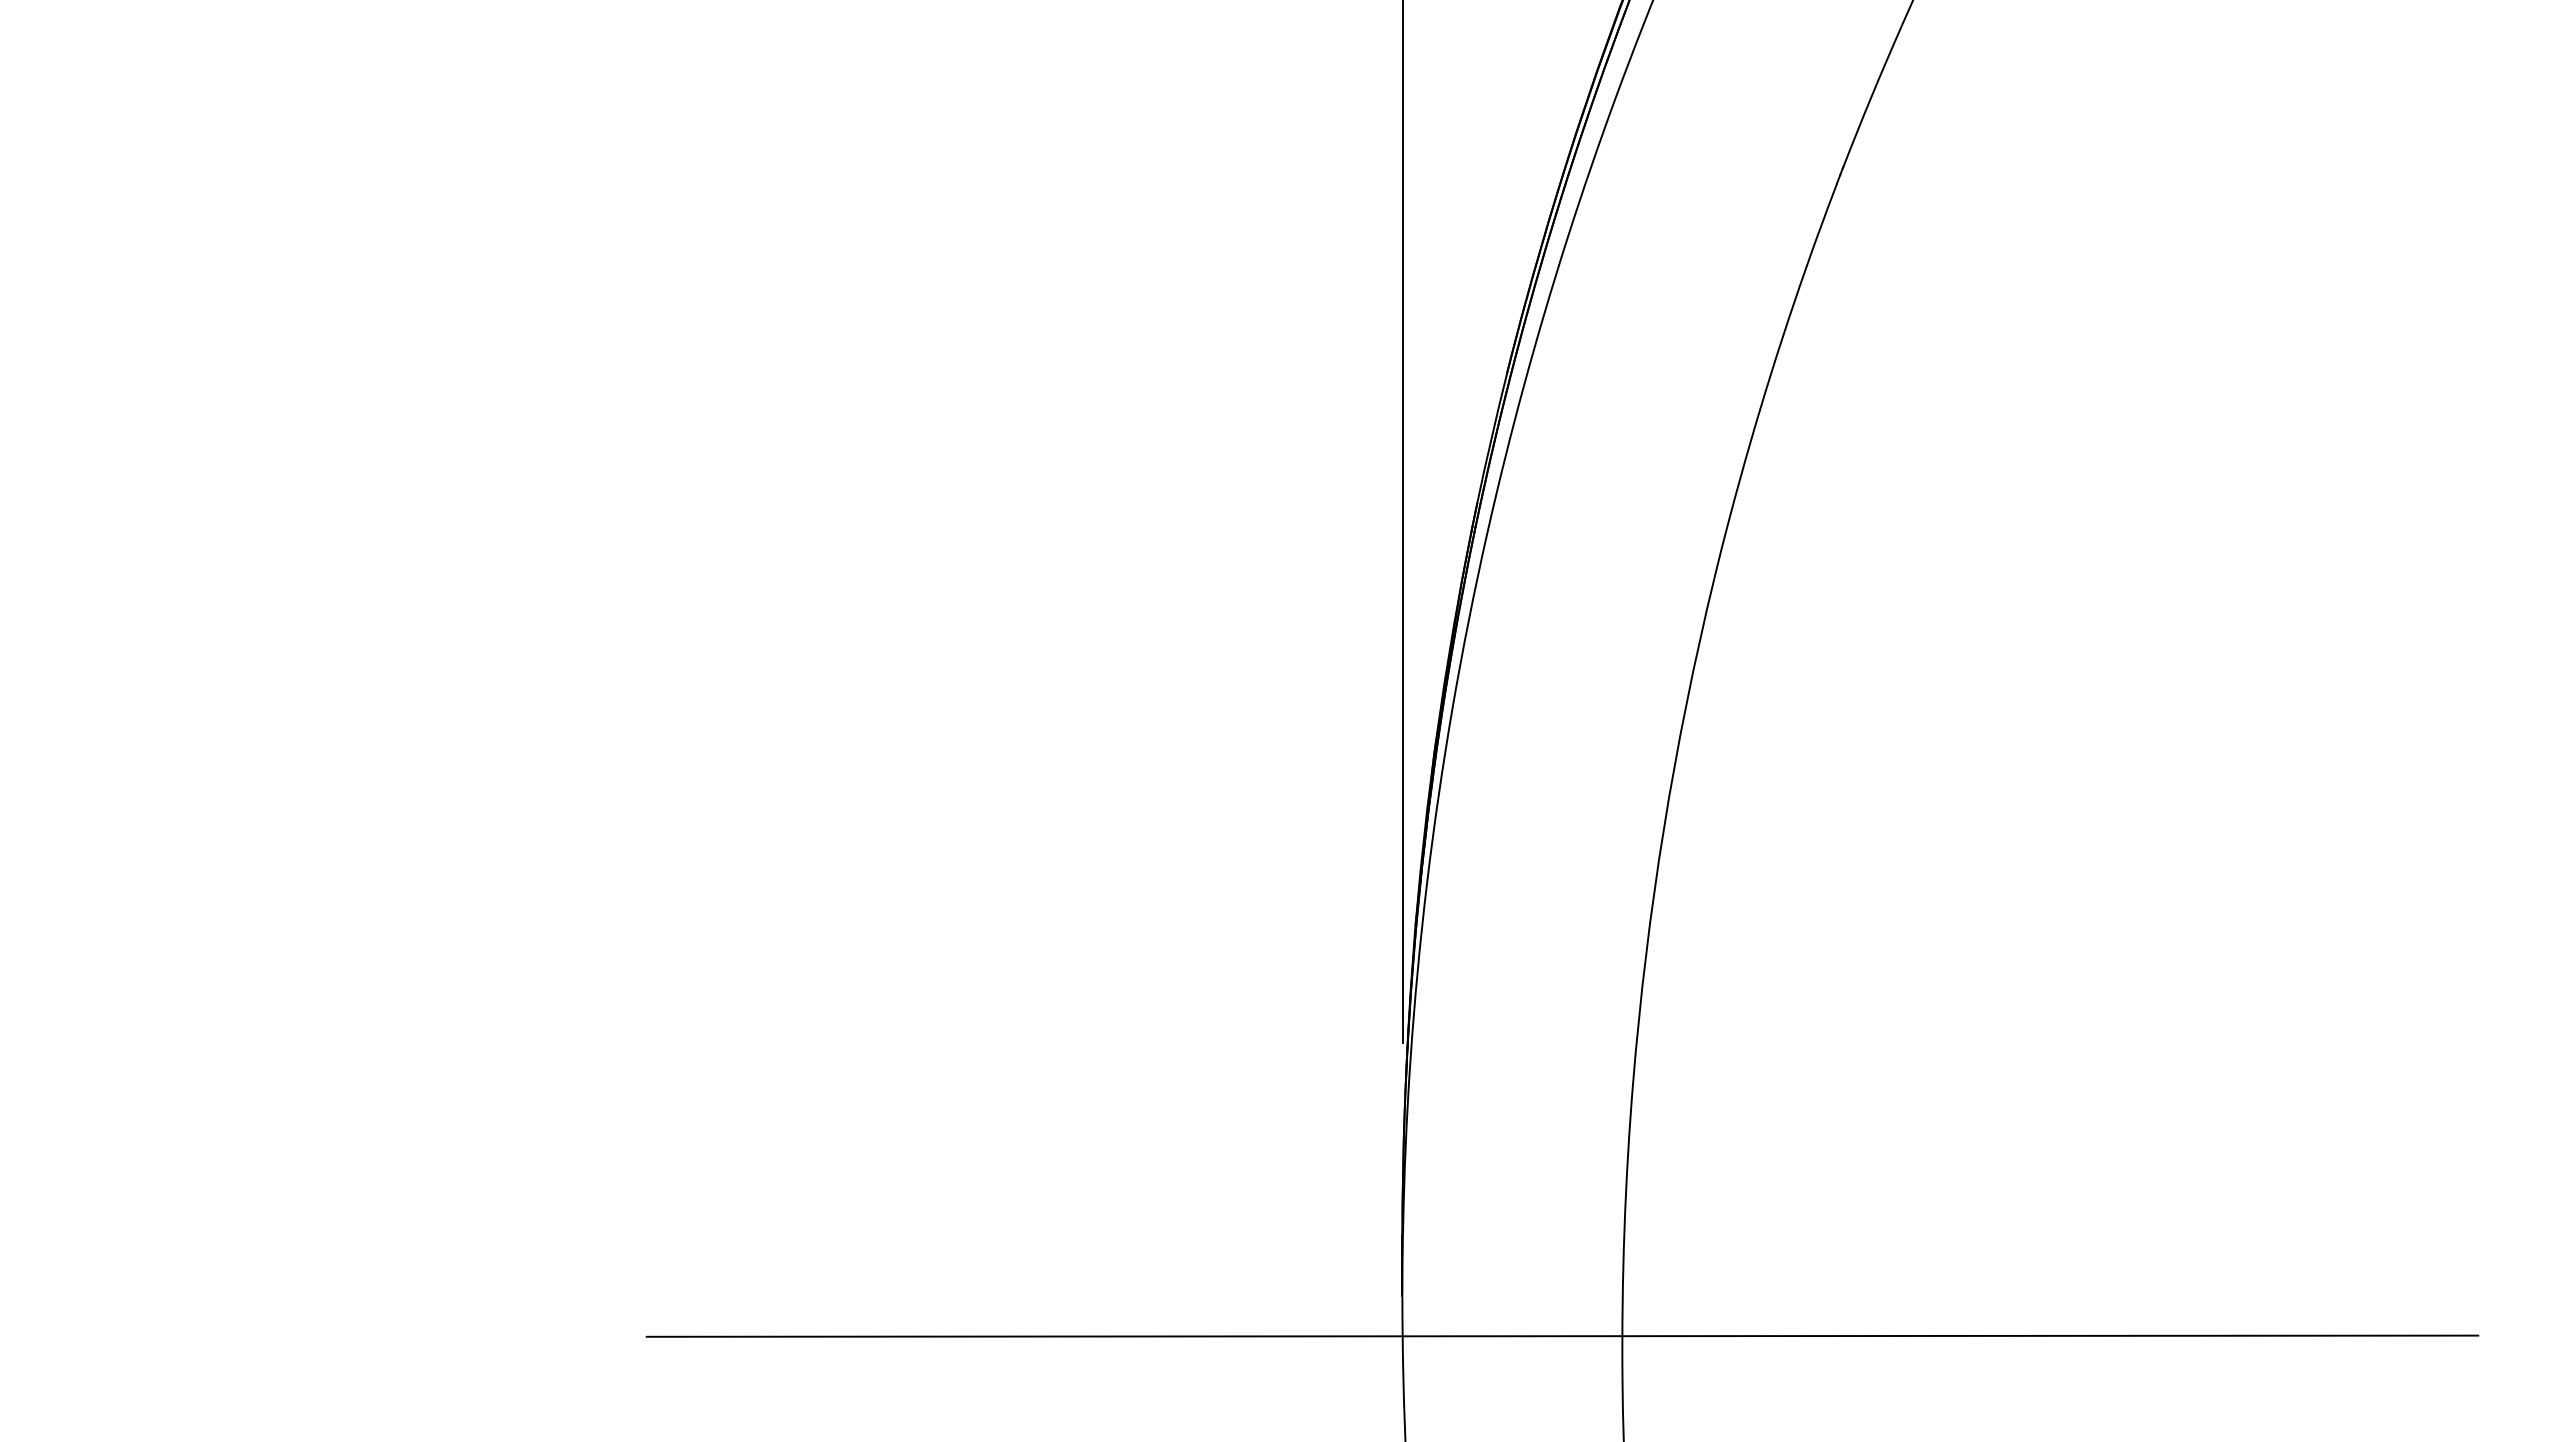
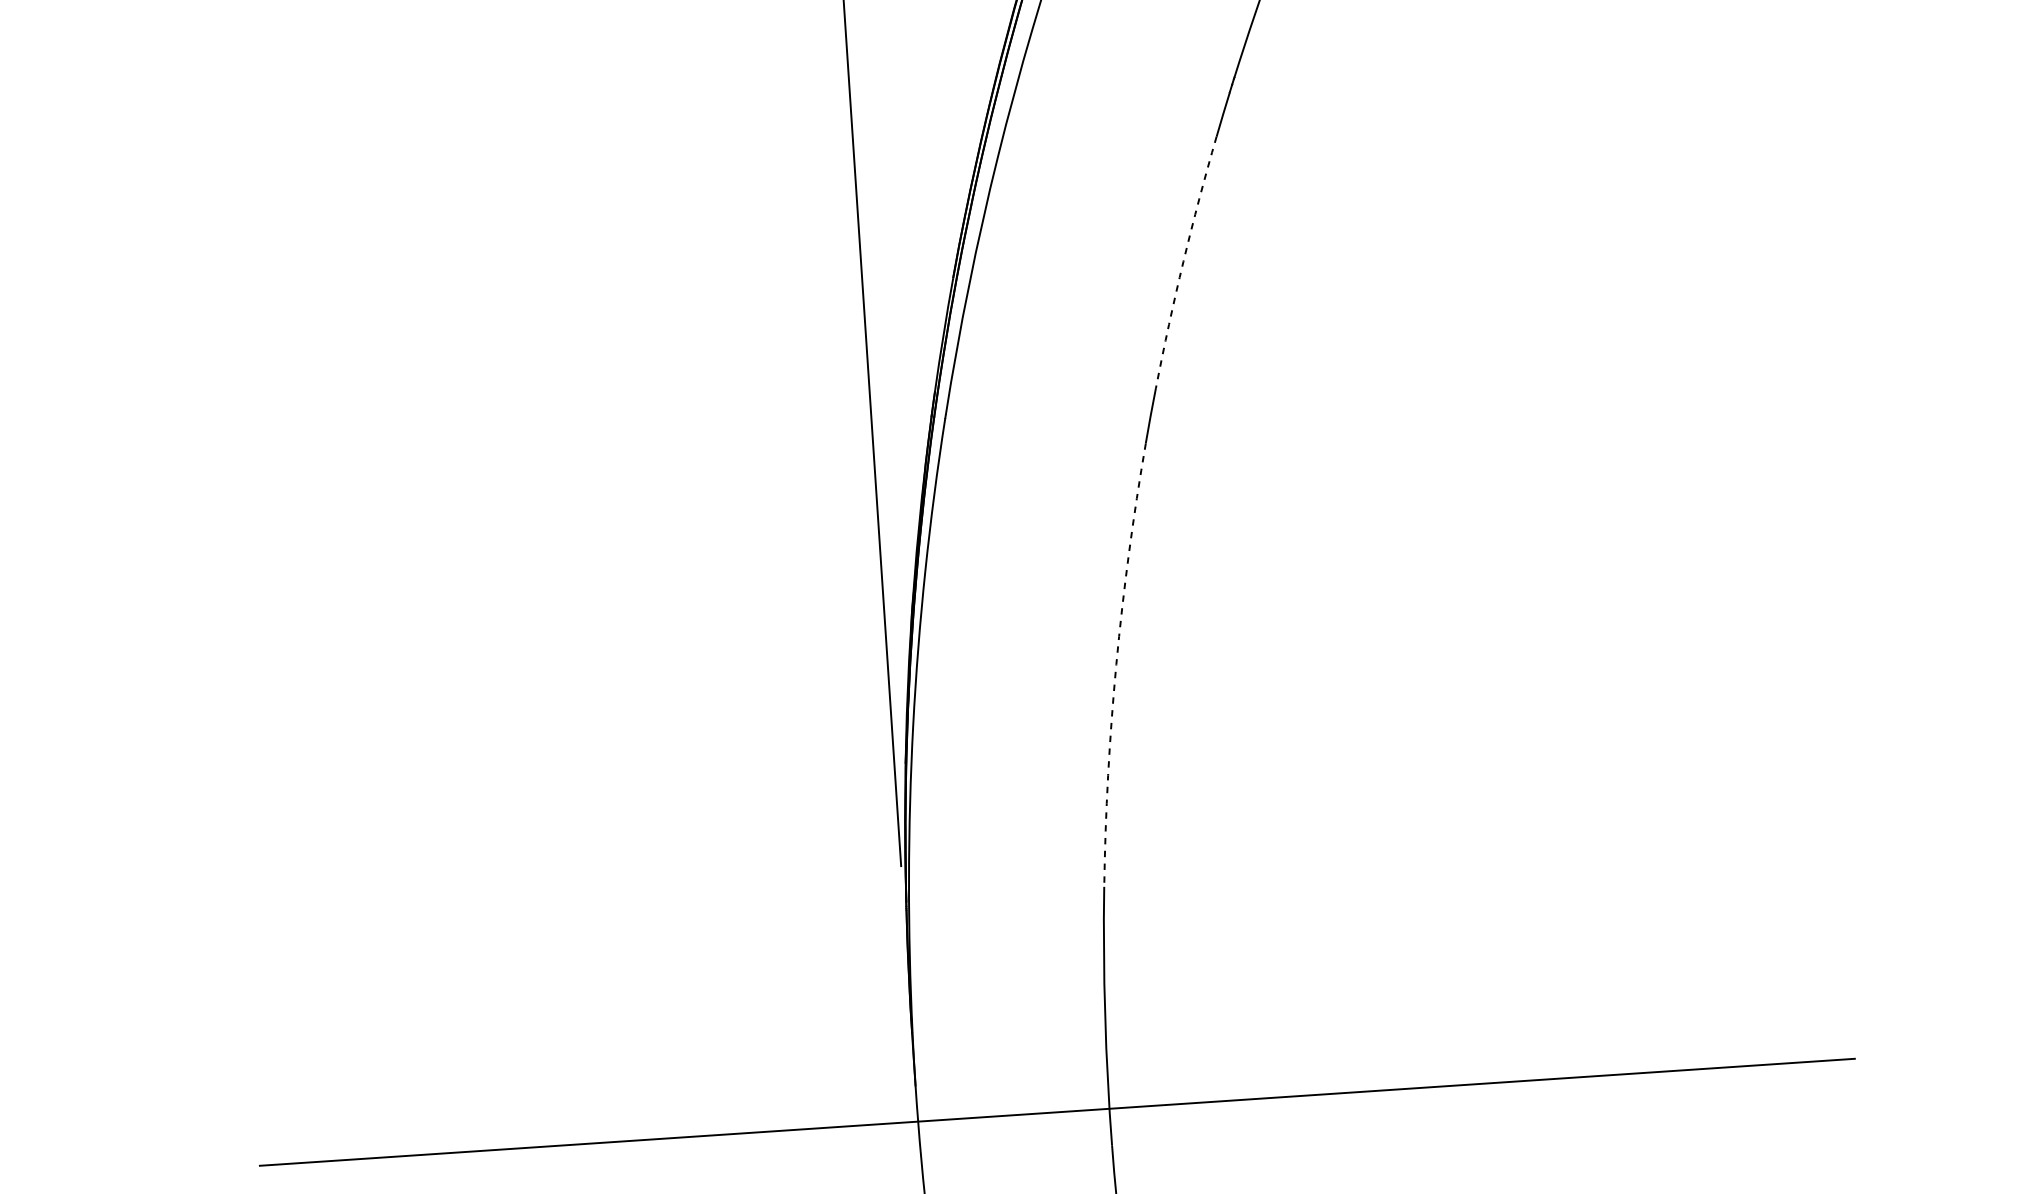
arc: (1771, 373) -> (1183, 261), solid -> dashed
arc: (1663, 828) -> (1115, 664), solid -> dashed

